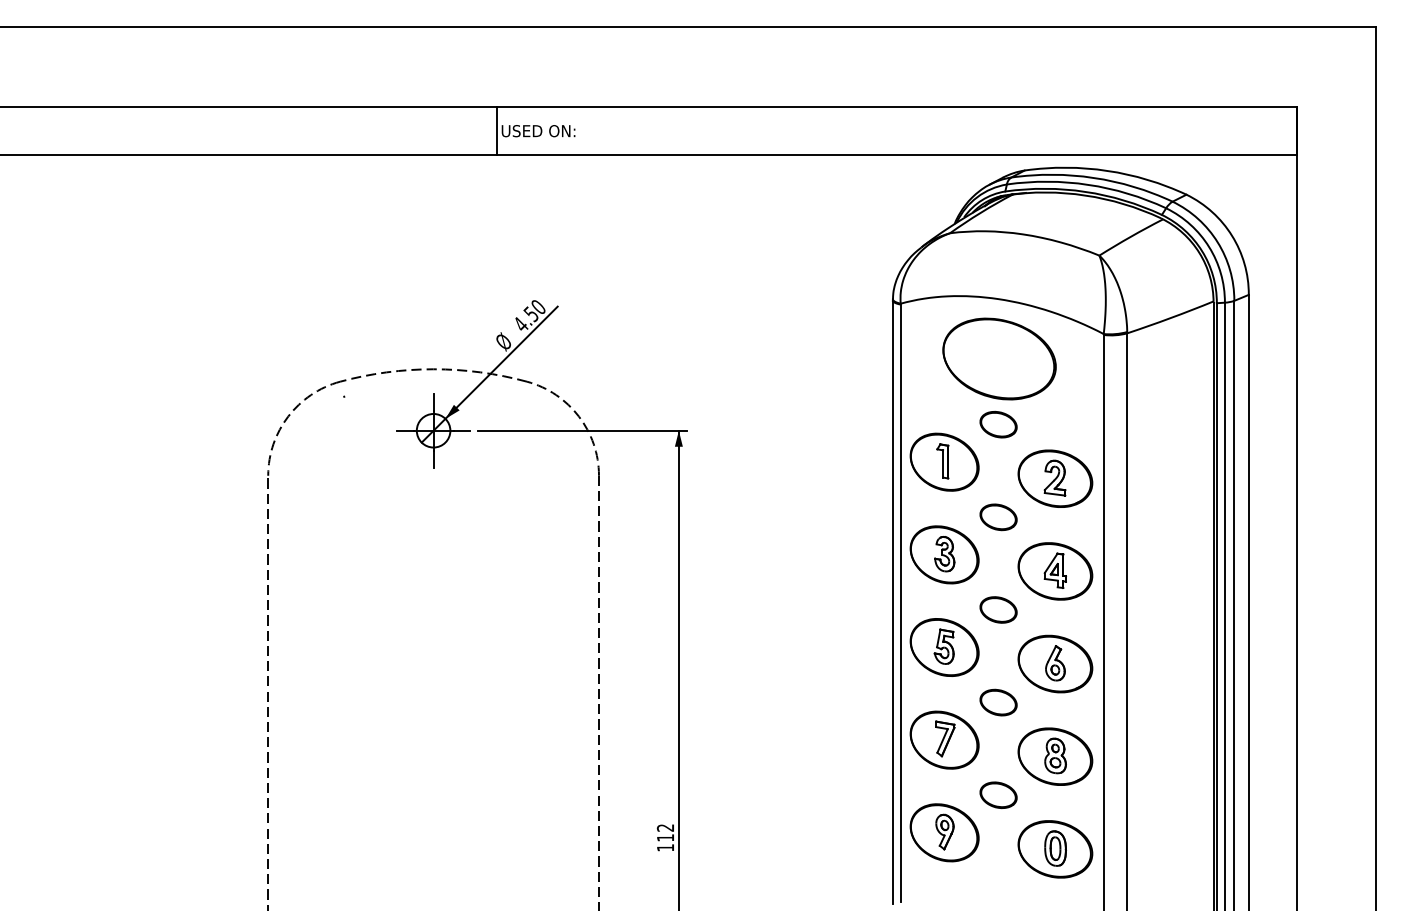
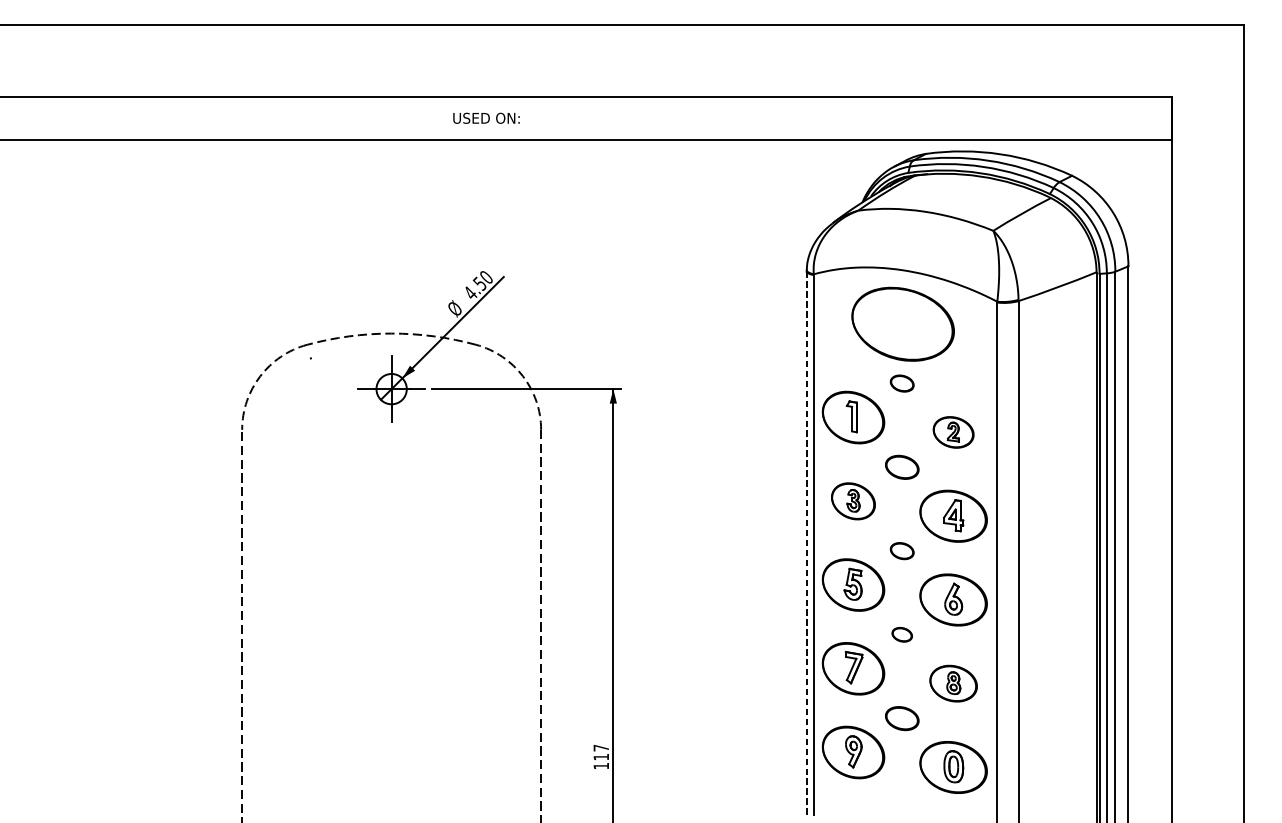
line: (497, 131) -> (449, 118), removed
part: (998, 424) -> (902, 383), size x0.7
part: (1055, 478) -> (953, 432), size x0.6
part: (944, 554) -> (853, 500), size x0.7
line: (892, 602) -> (806, 544), solid -> dashed
part: (998, 609) -> (902, 550), size x0.7
part: (998, 702) -> (902, 634), size x0.6
part: (1055, 756) -> (953, 683), size x0.7
text: (664, 827) -> (600, 747), 112 -> 117

